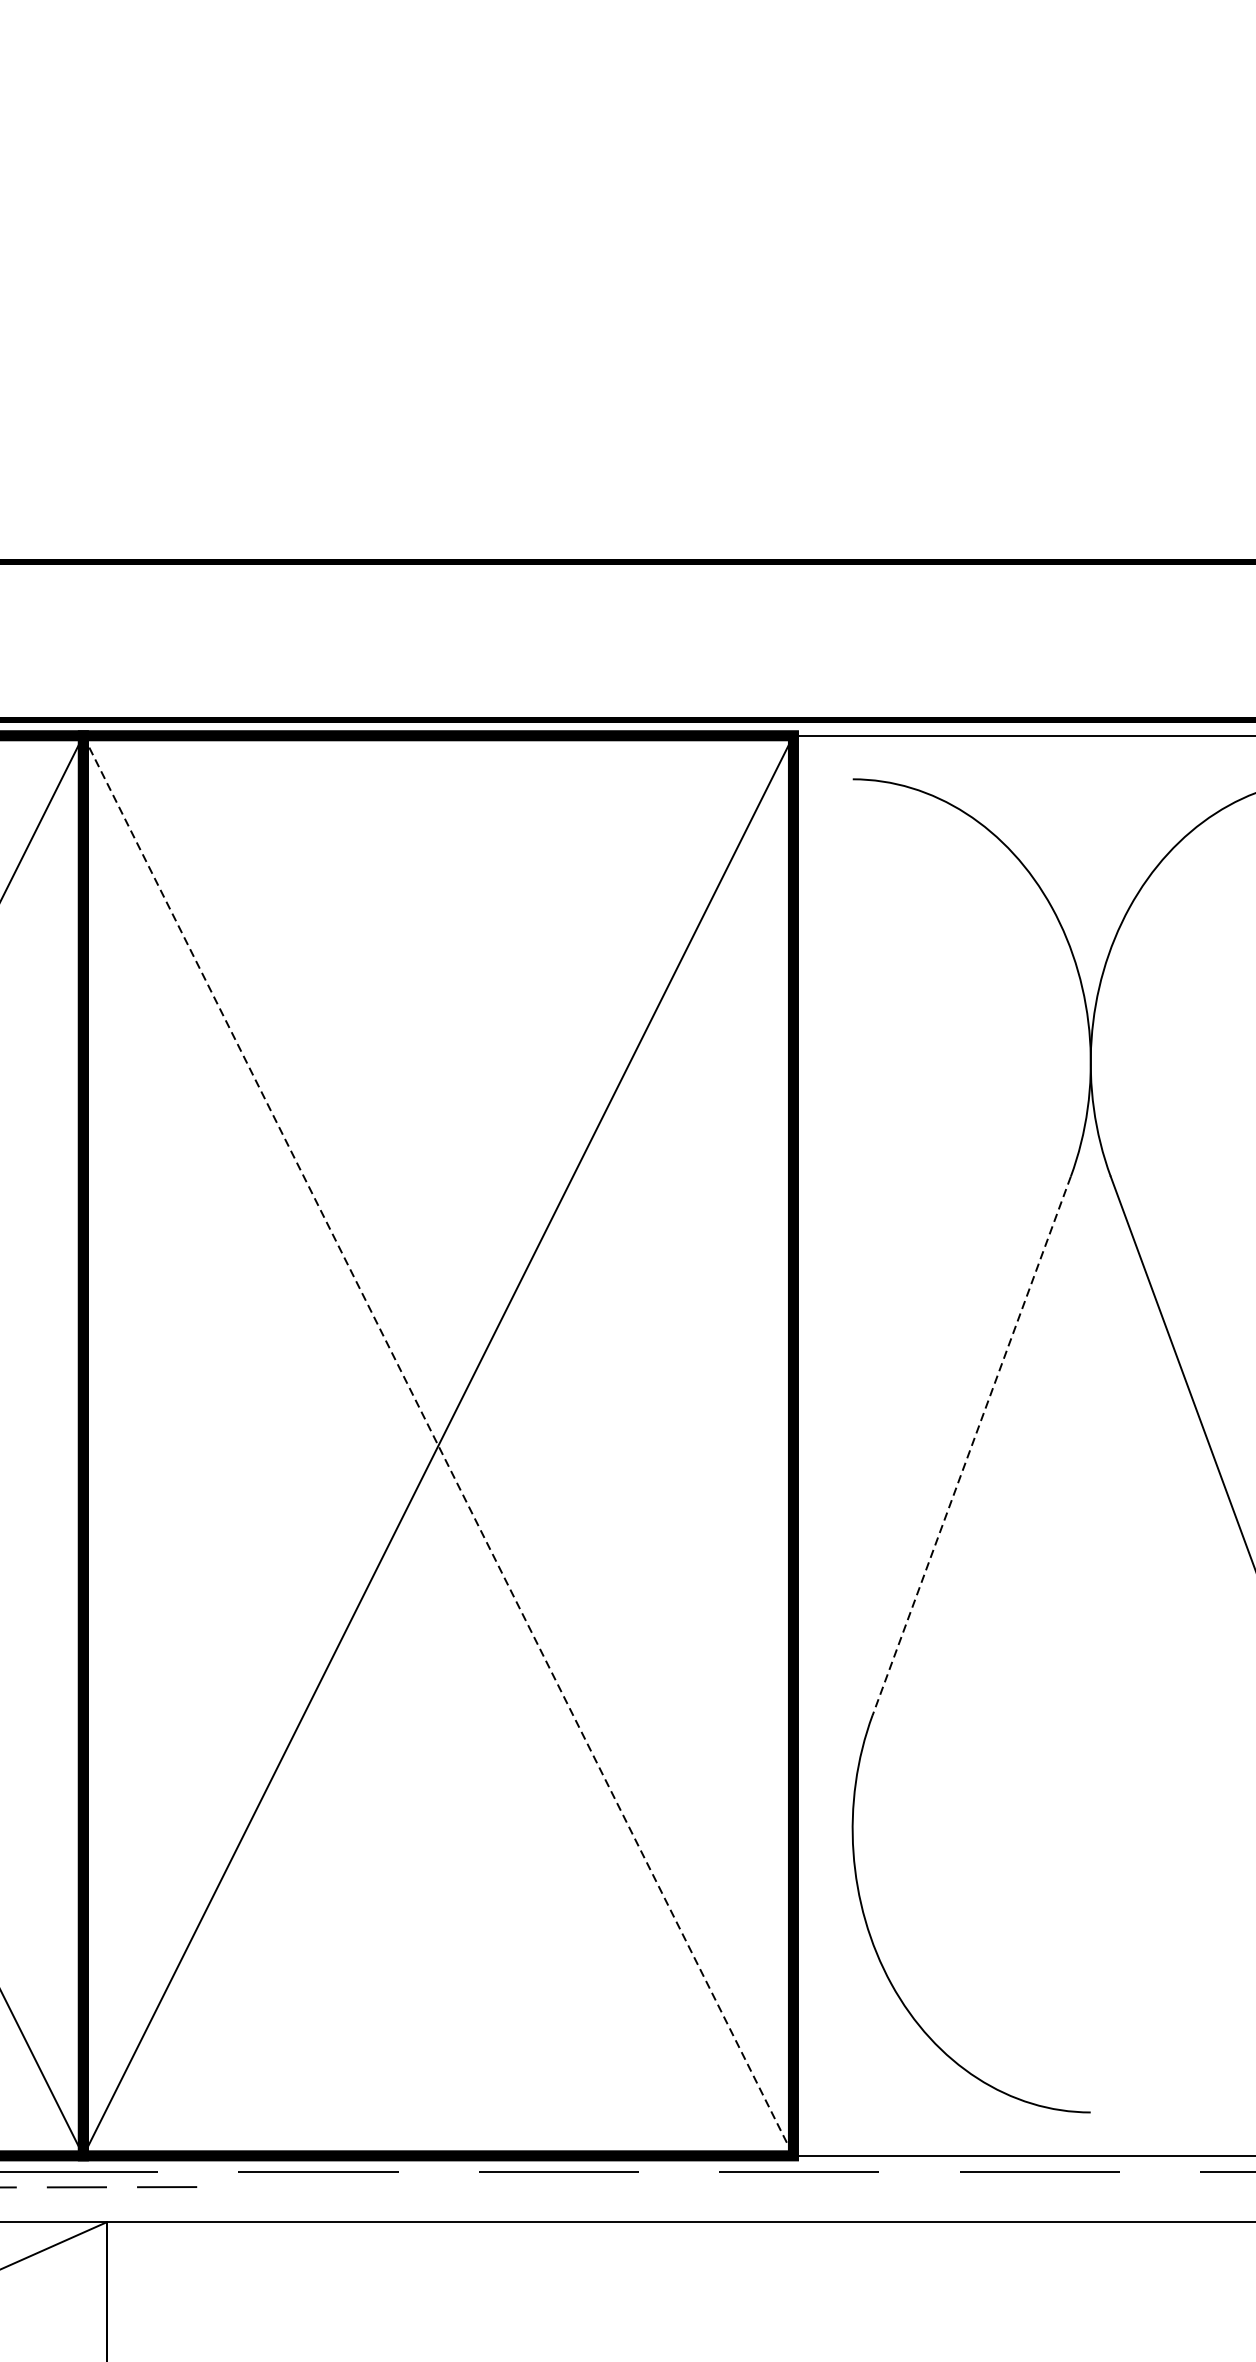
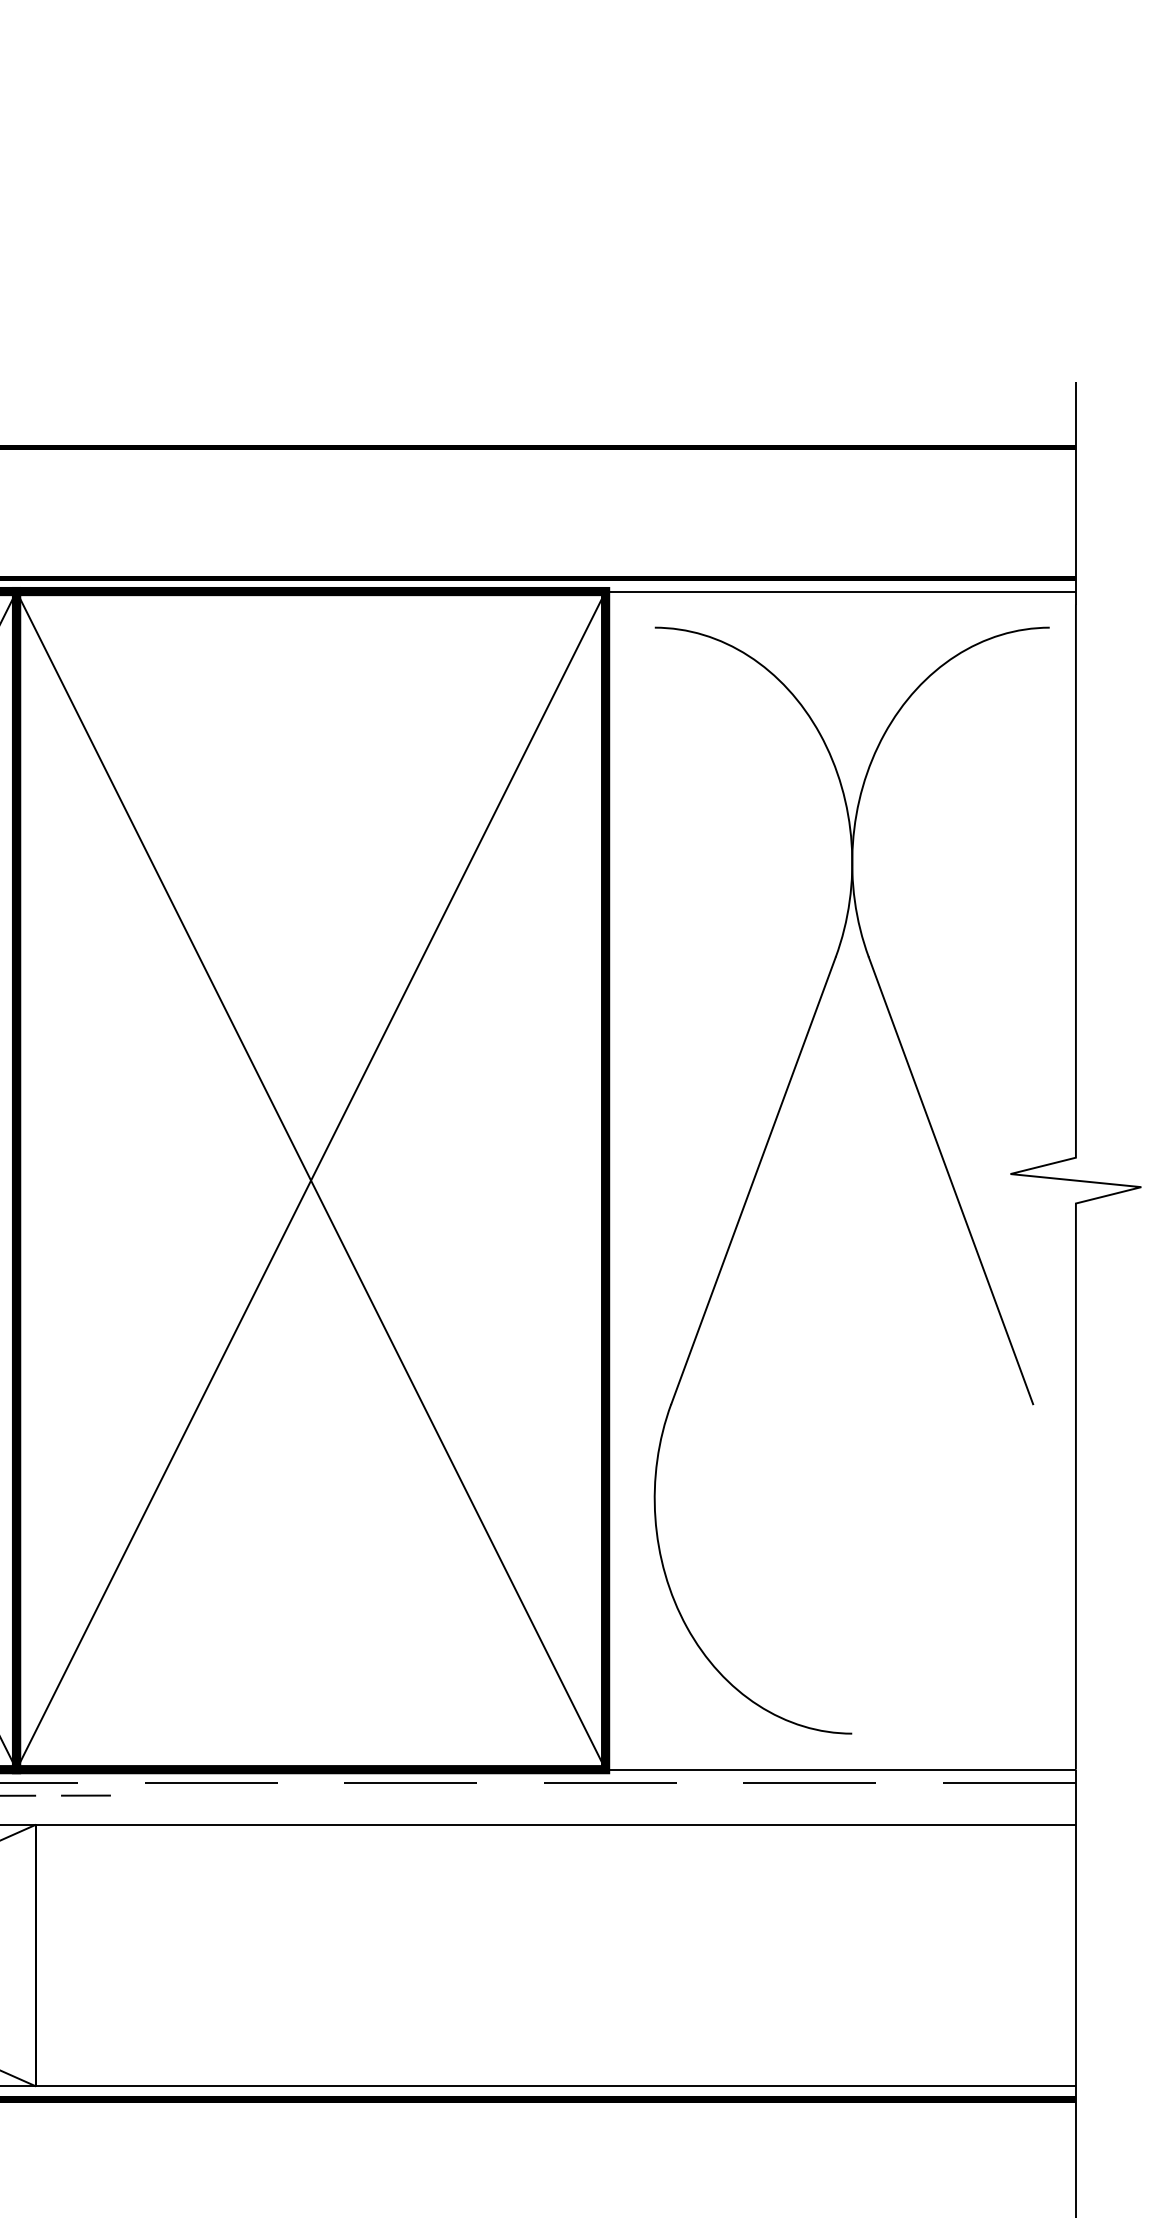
line: (438, 1445) -> (311, 1180), dashed -> solid
line: (971, 1446) -> (753, 1181), dashed -> solid

